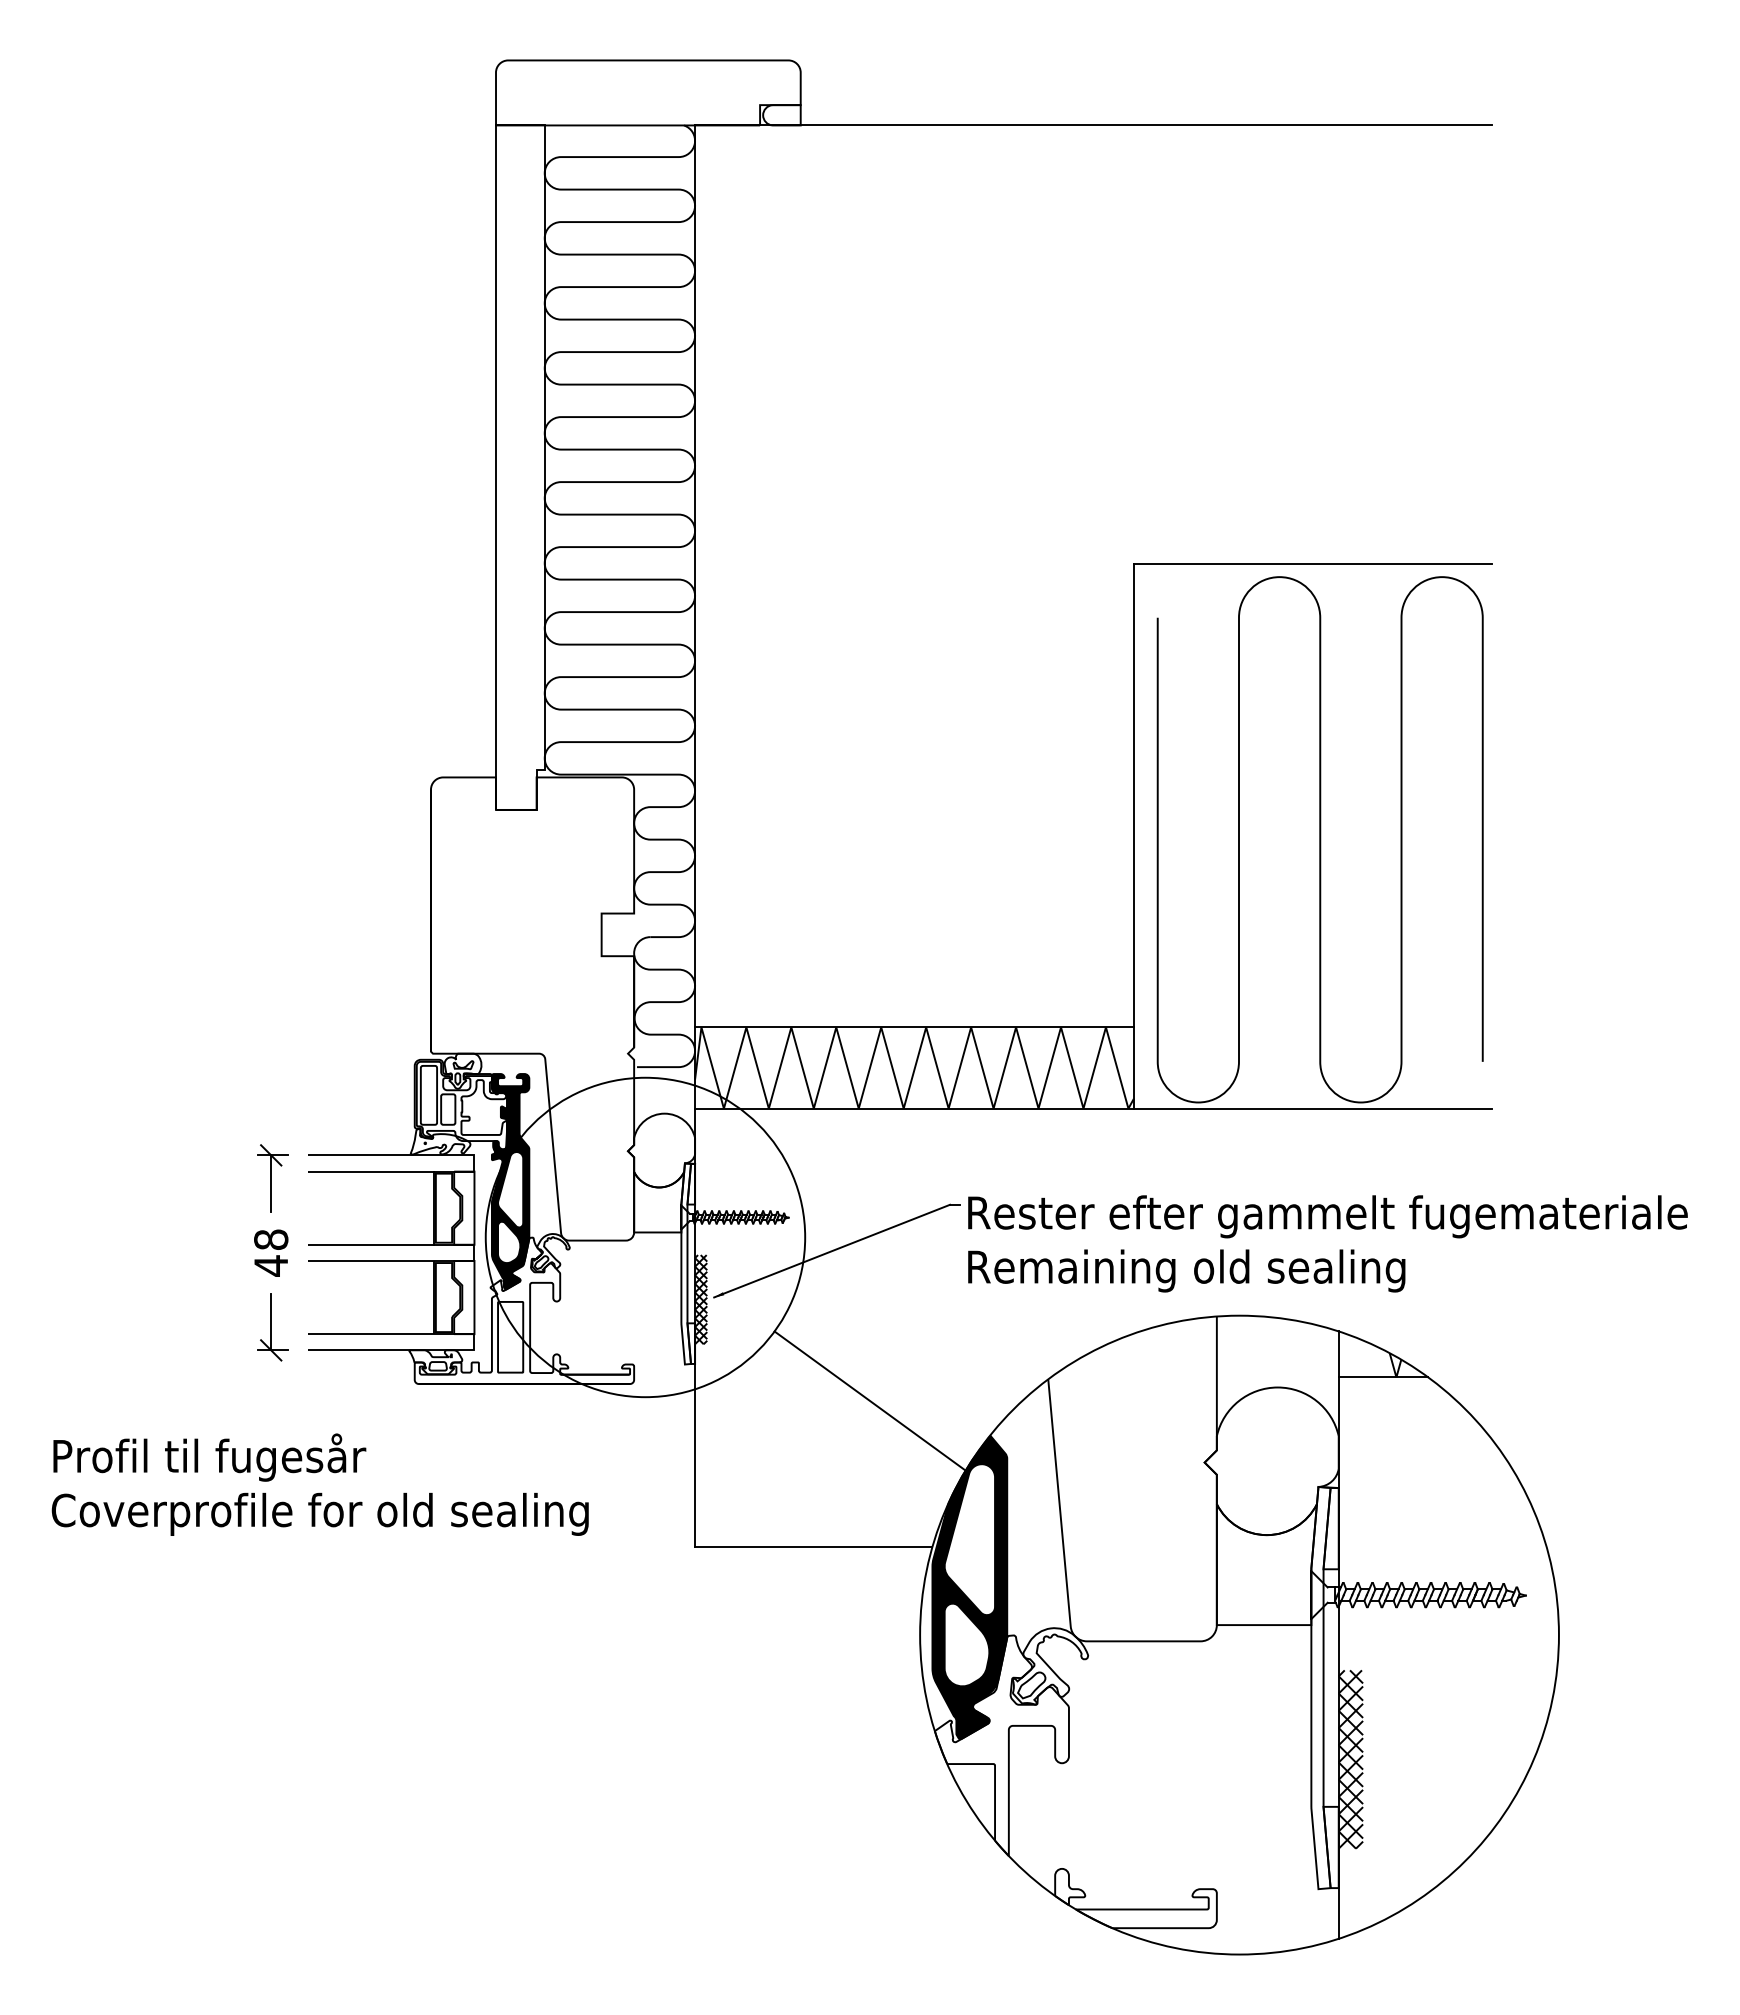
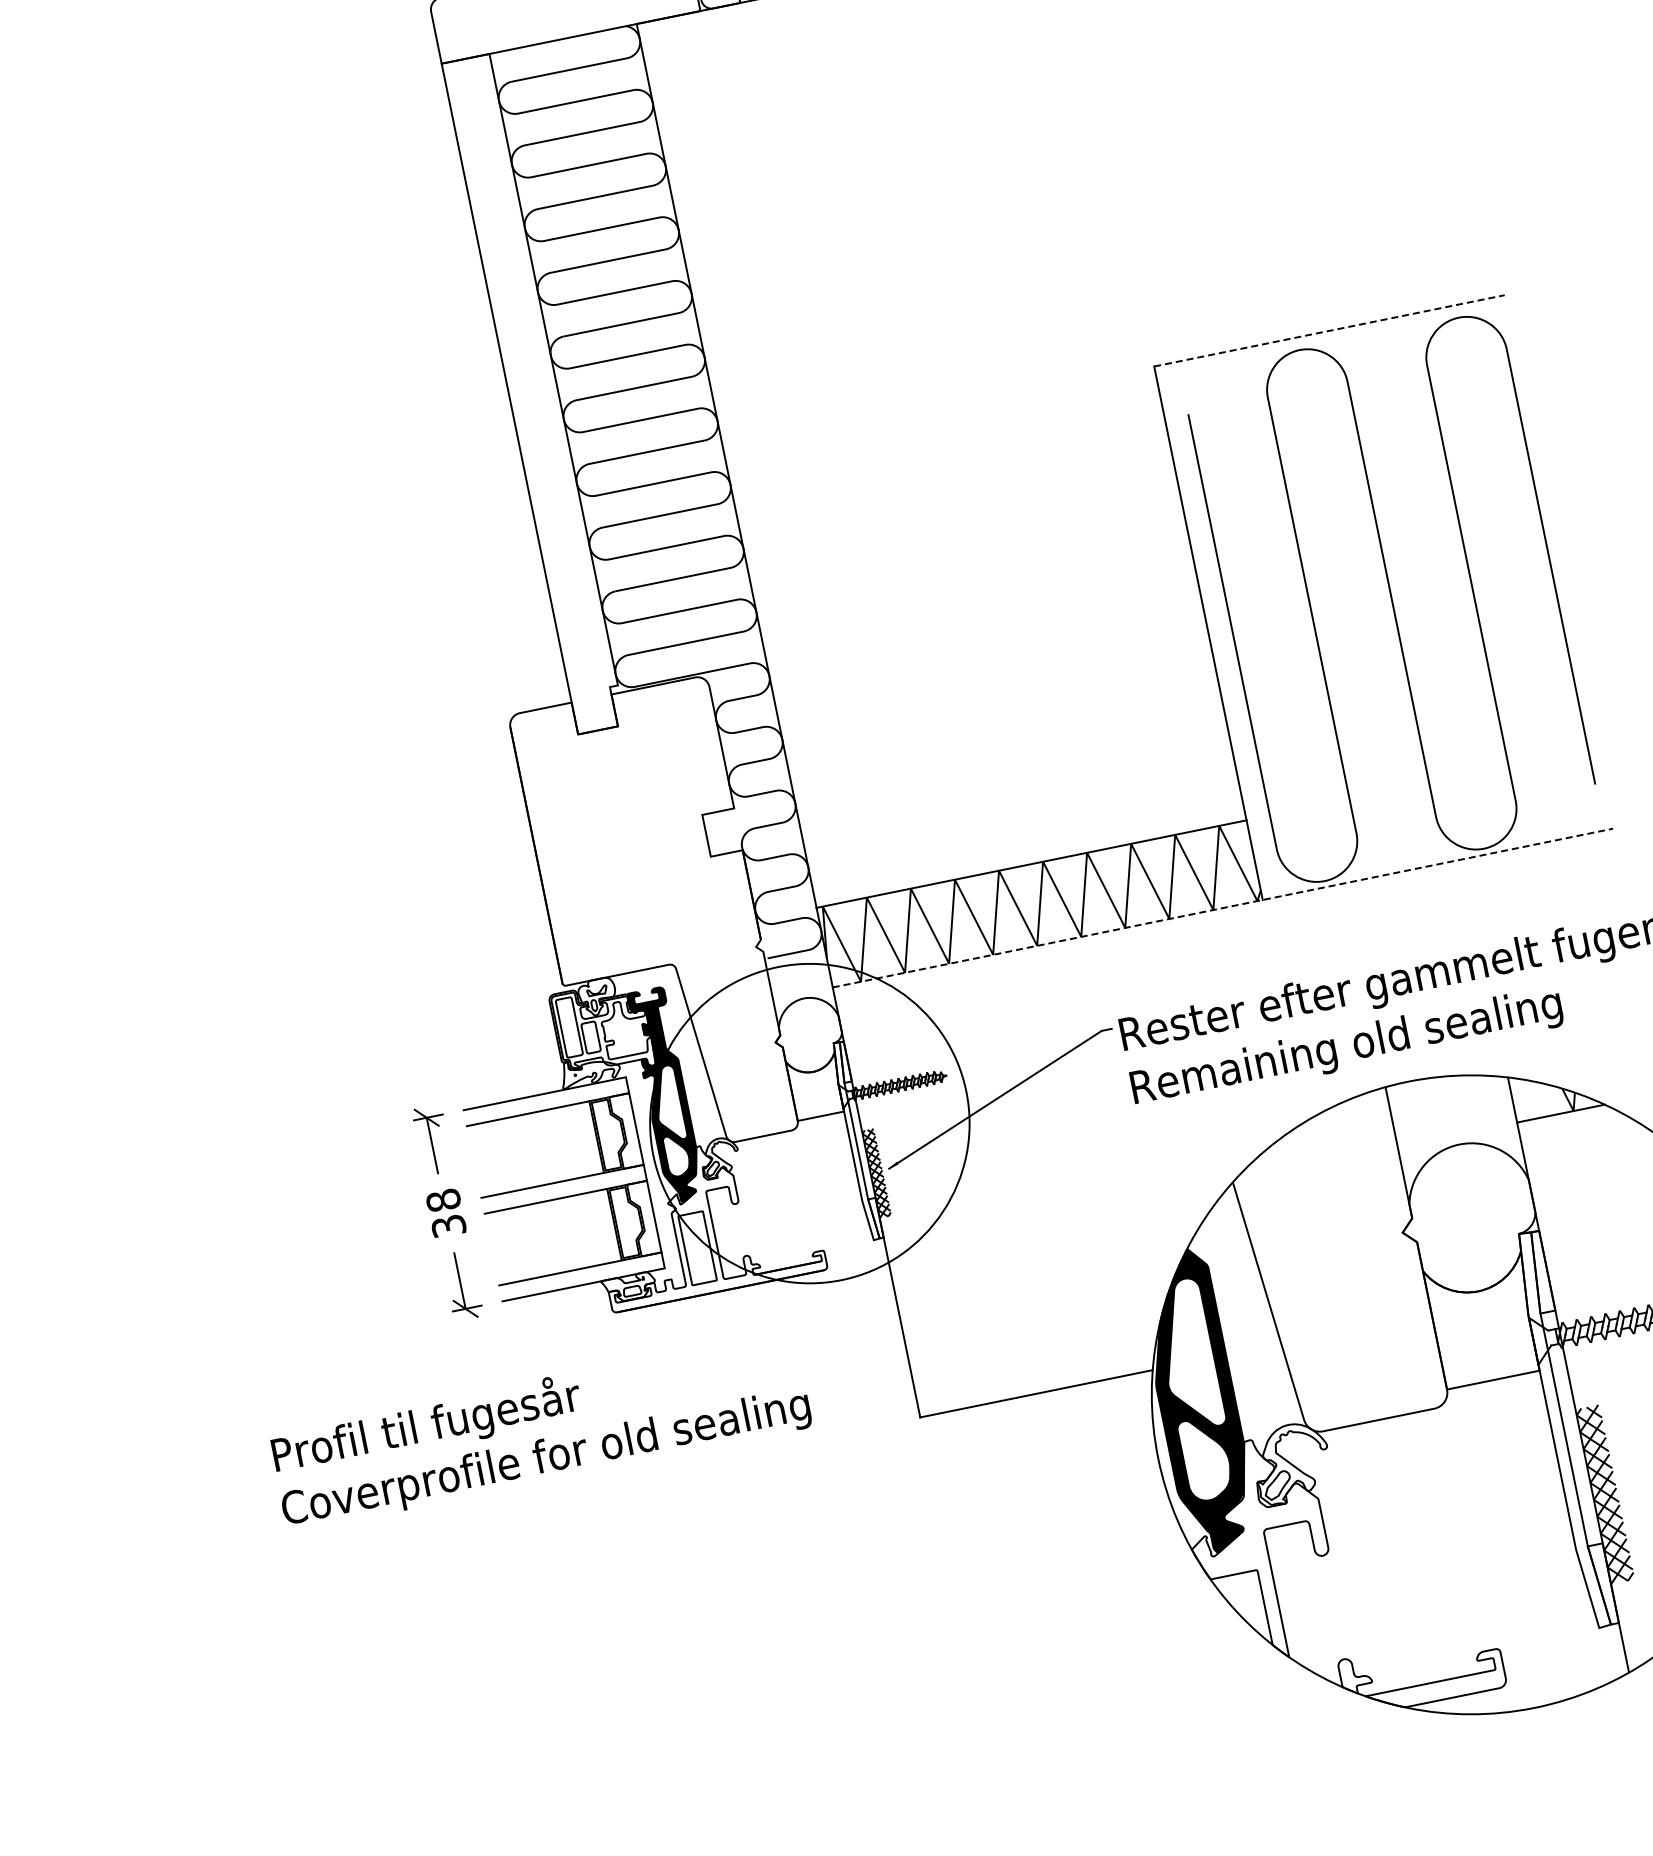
line: (1312, 564) -> (1329, 331), solid -> dashed
line: (1093, 1108) -> (1223, 907), solid -> dashed
text: (271, 1265) -> (448, 1225), 48 -> 38
line: (869, 1400) -> (1061, 1238), removed

